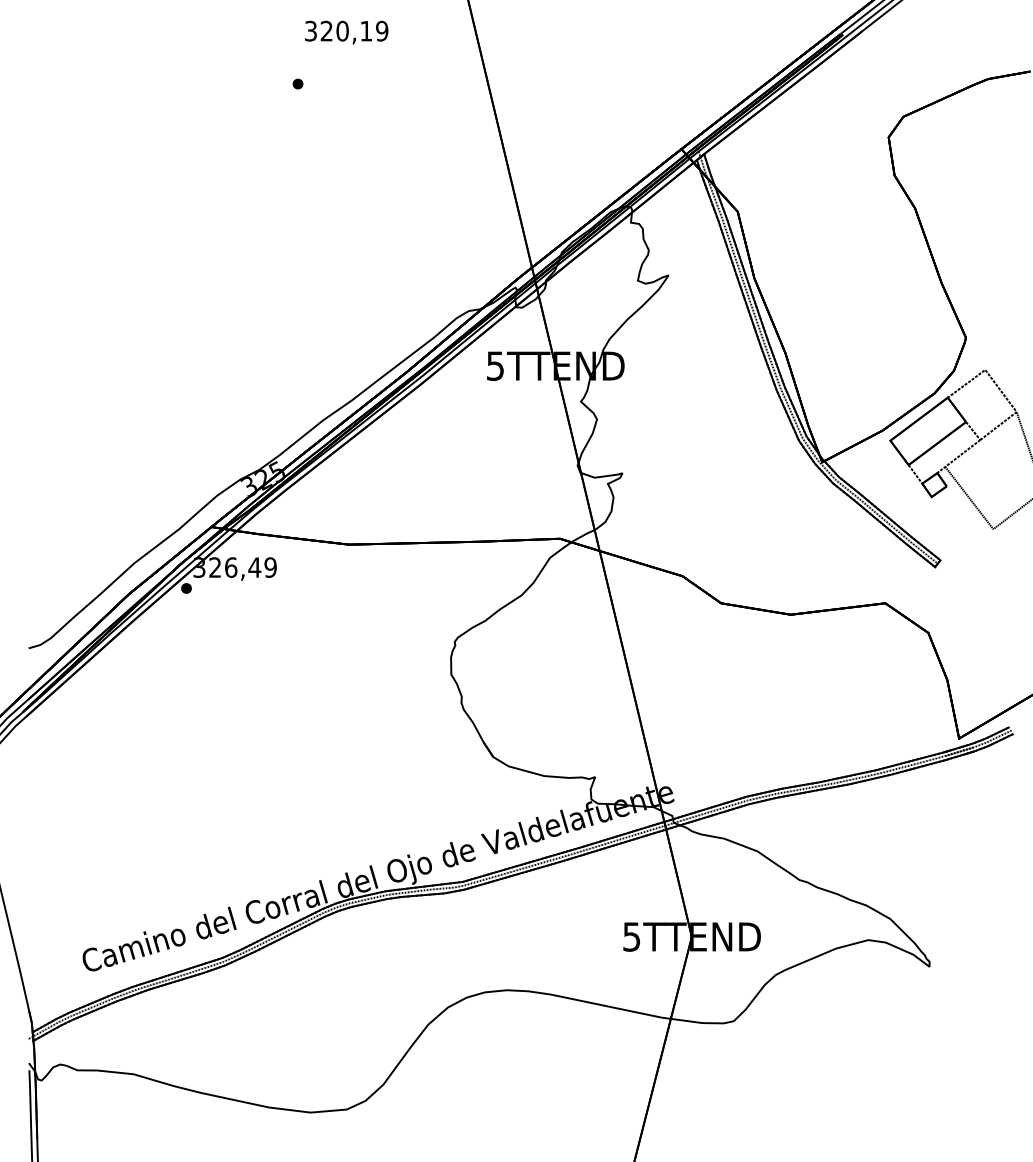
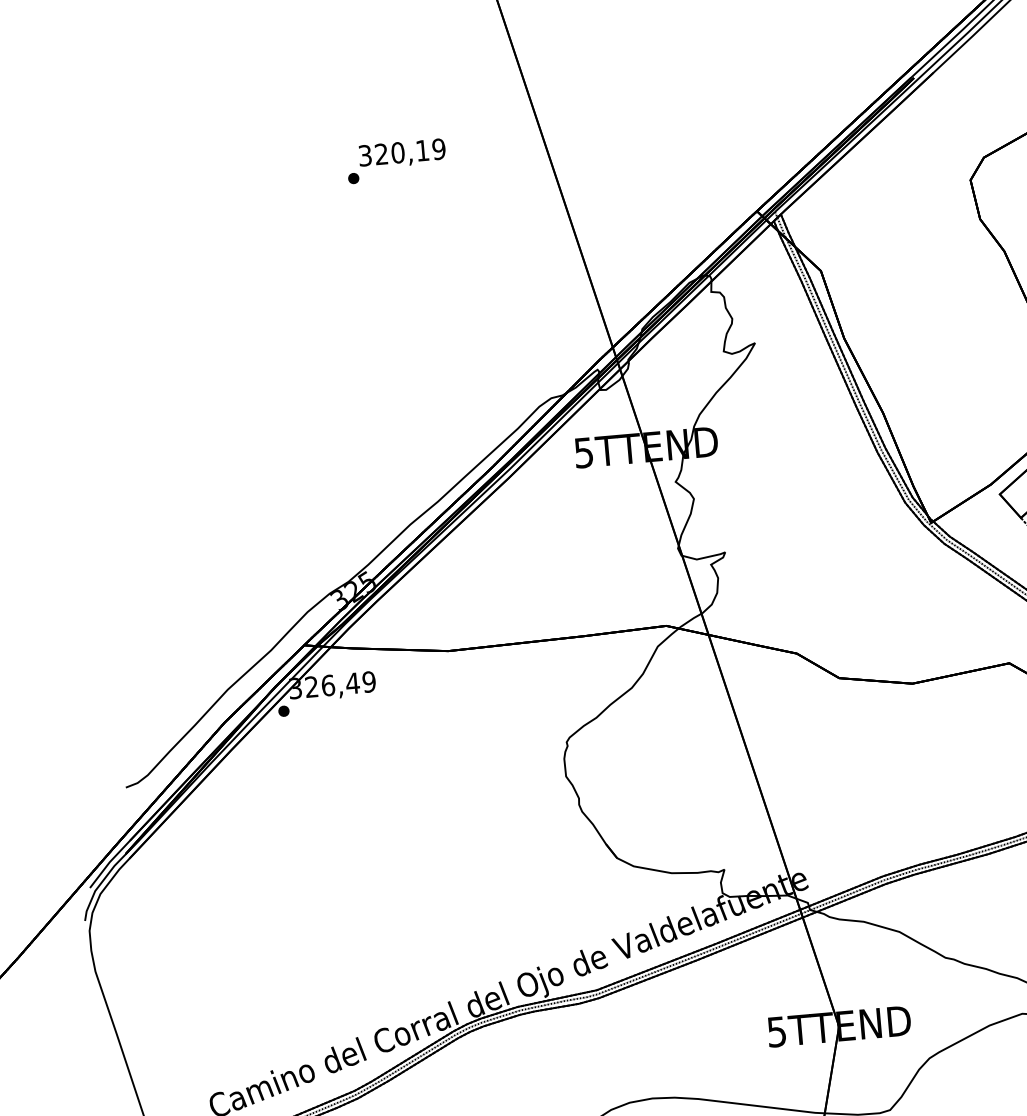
text: (346, 32) -> (402, 153), moved

